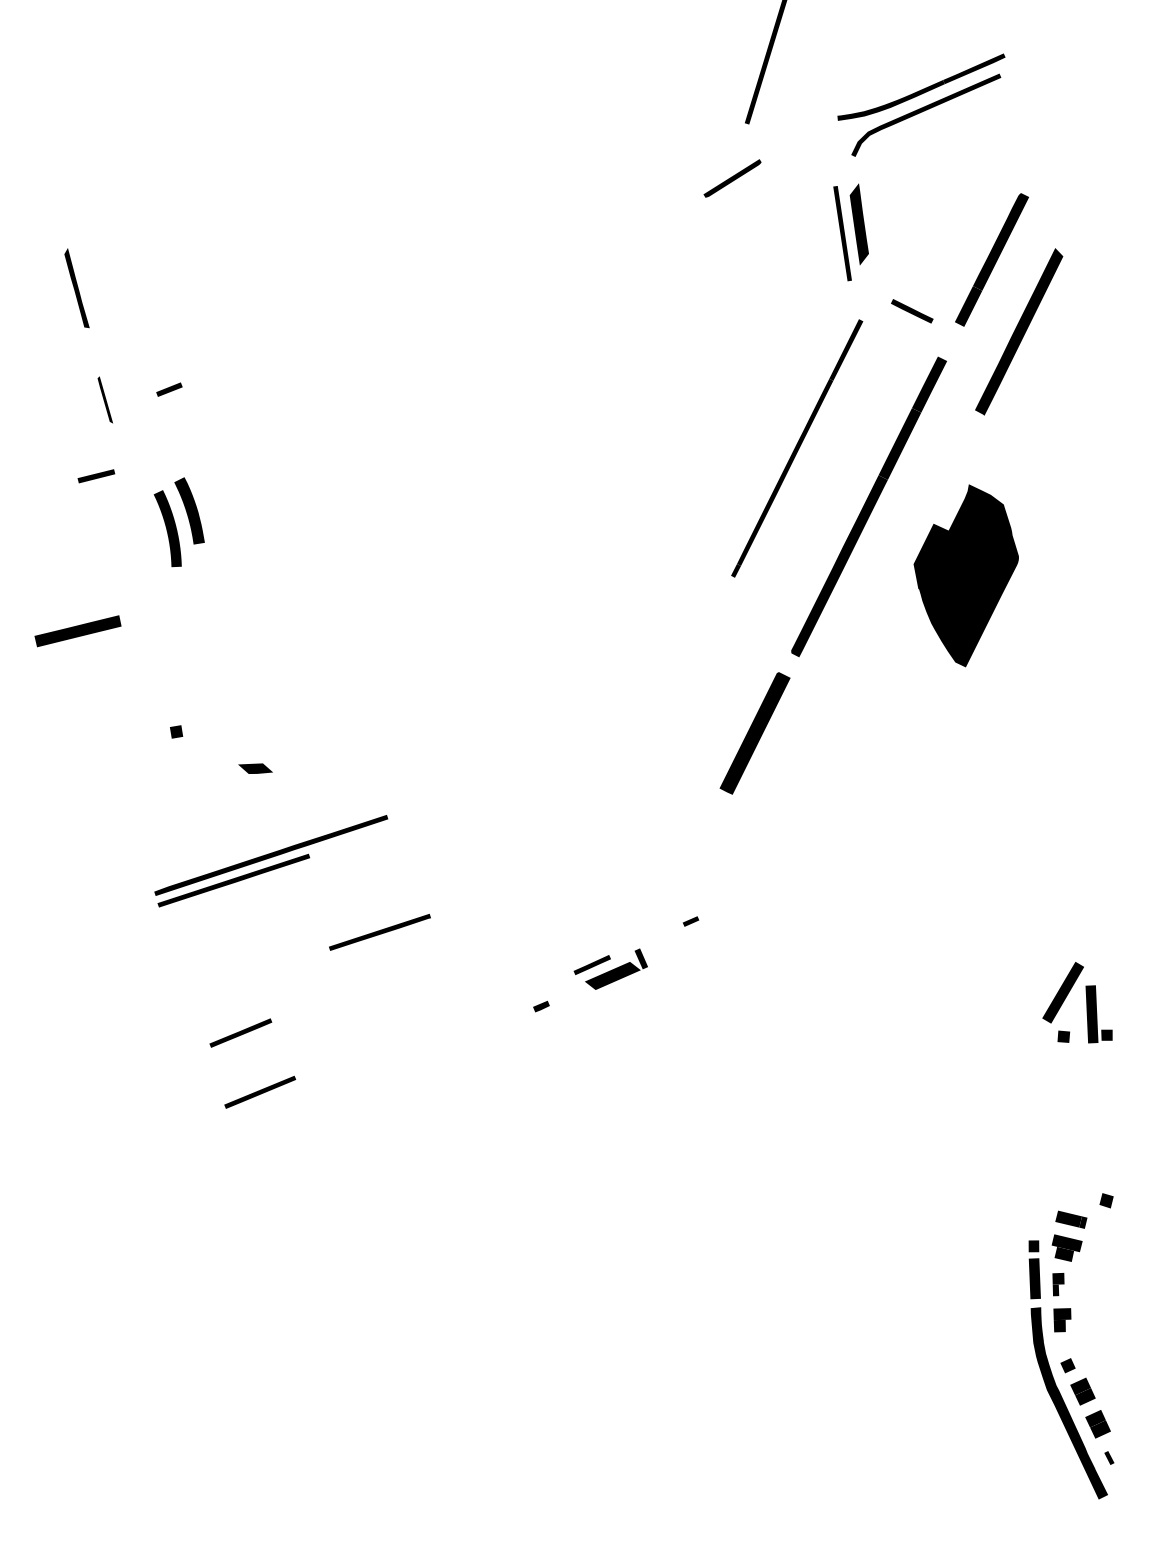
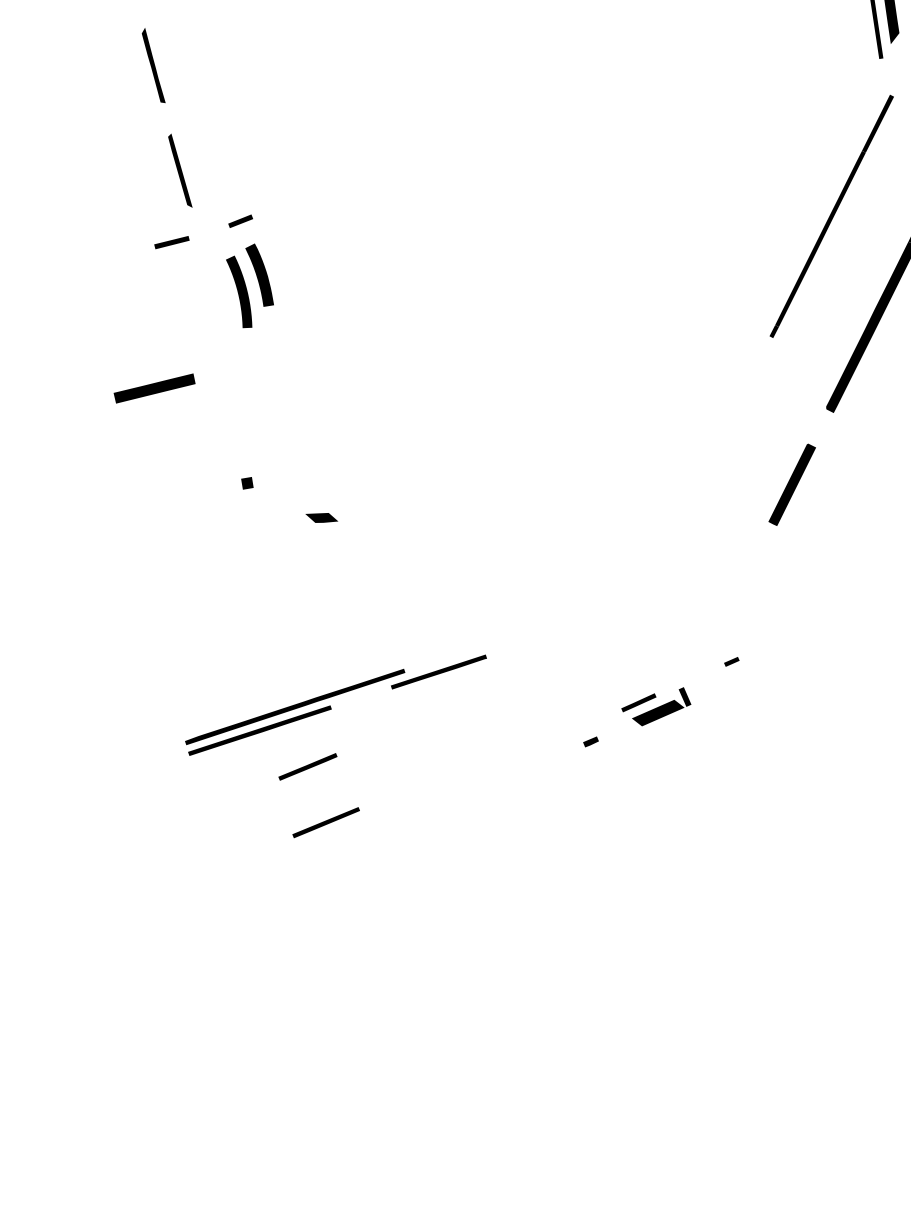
part: (169, 389) -> (240, 221), moved
part: (105, 399) -> (180, 170), size x1.67
part: (755, 733) -> (792, 484), size x0.71
part: (271, 861) -> (295, 712), moved

